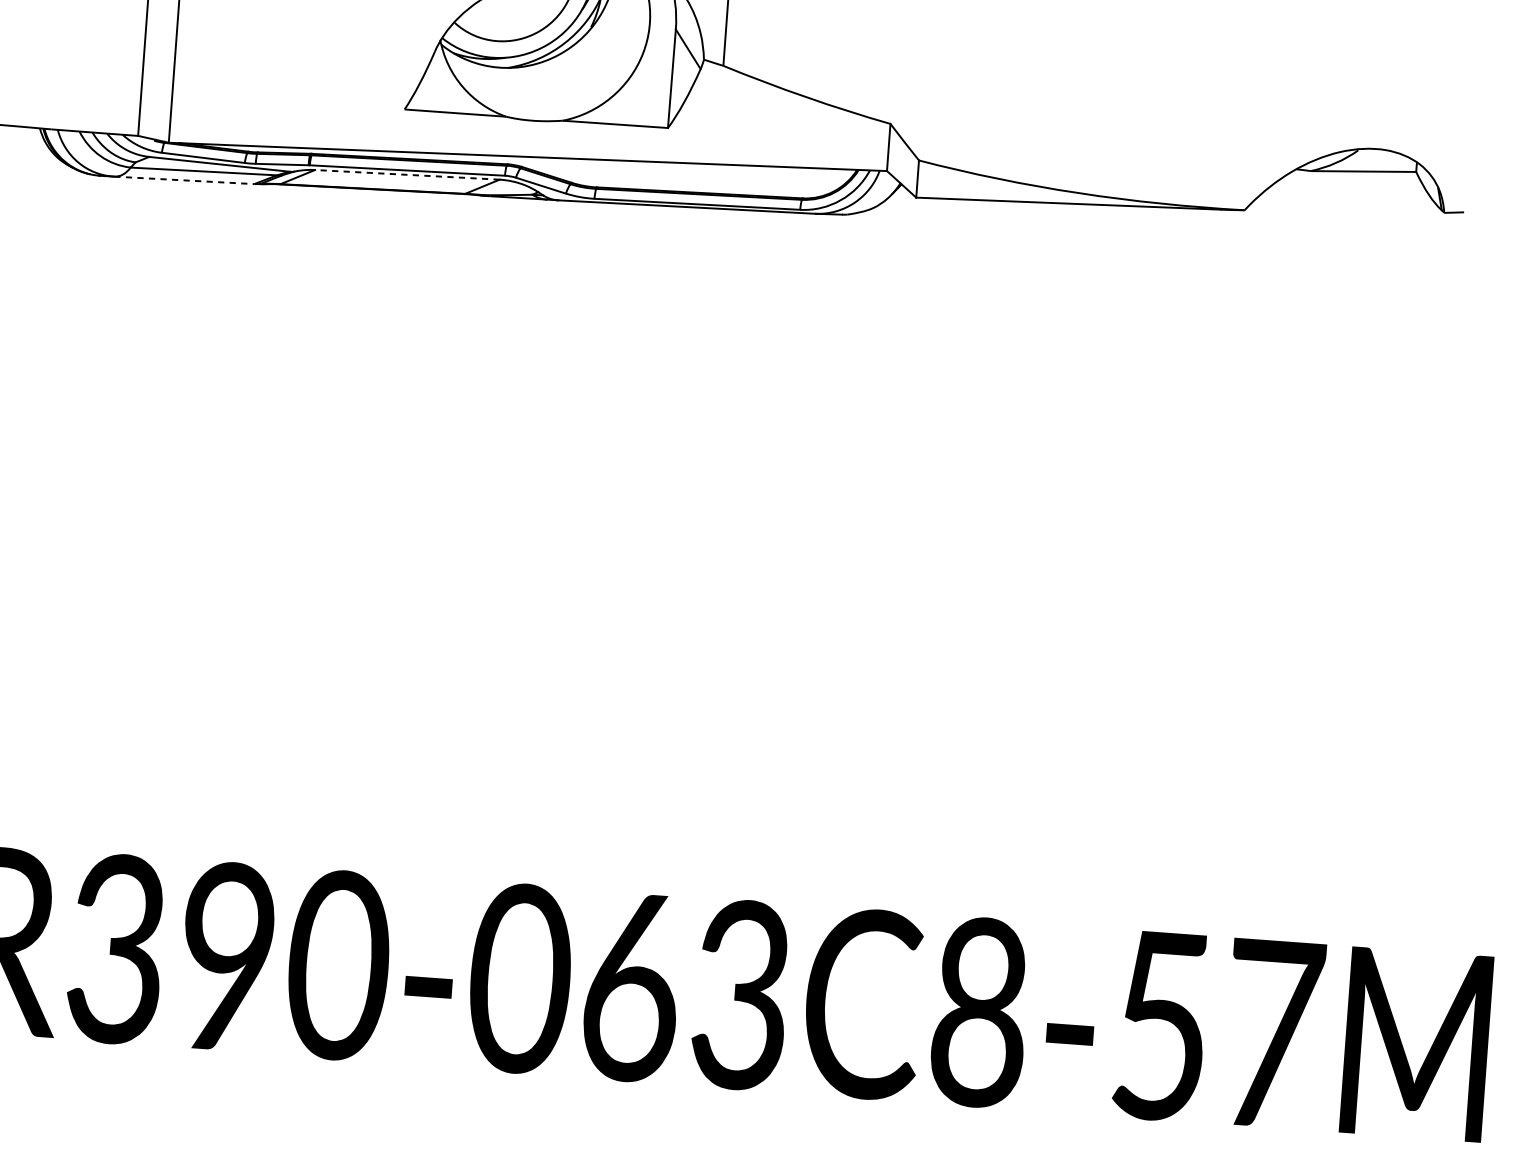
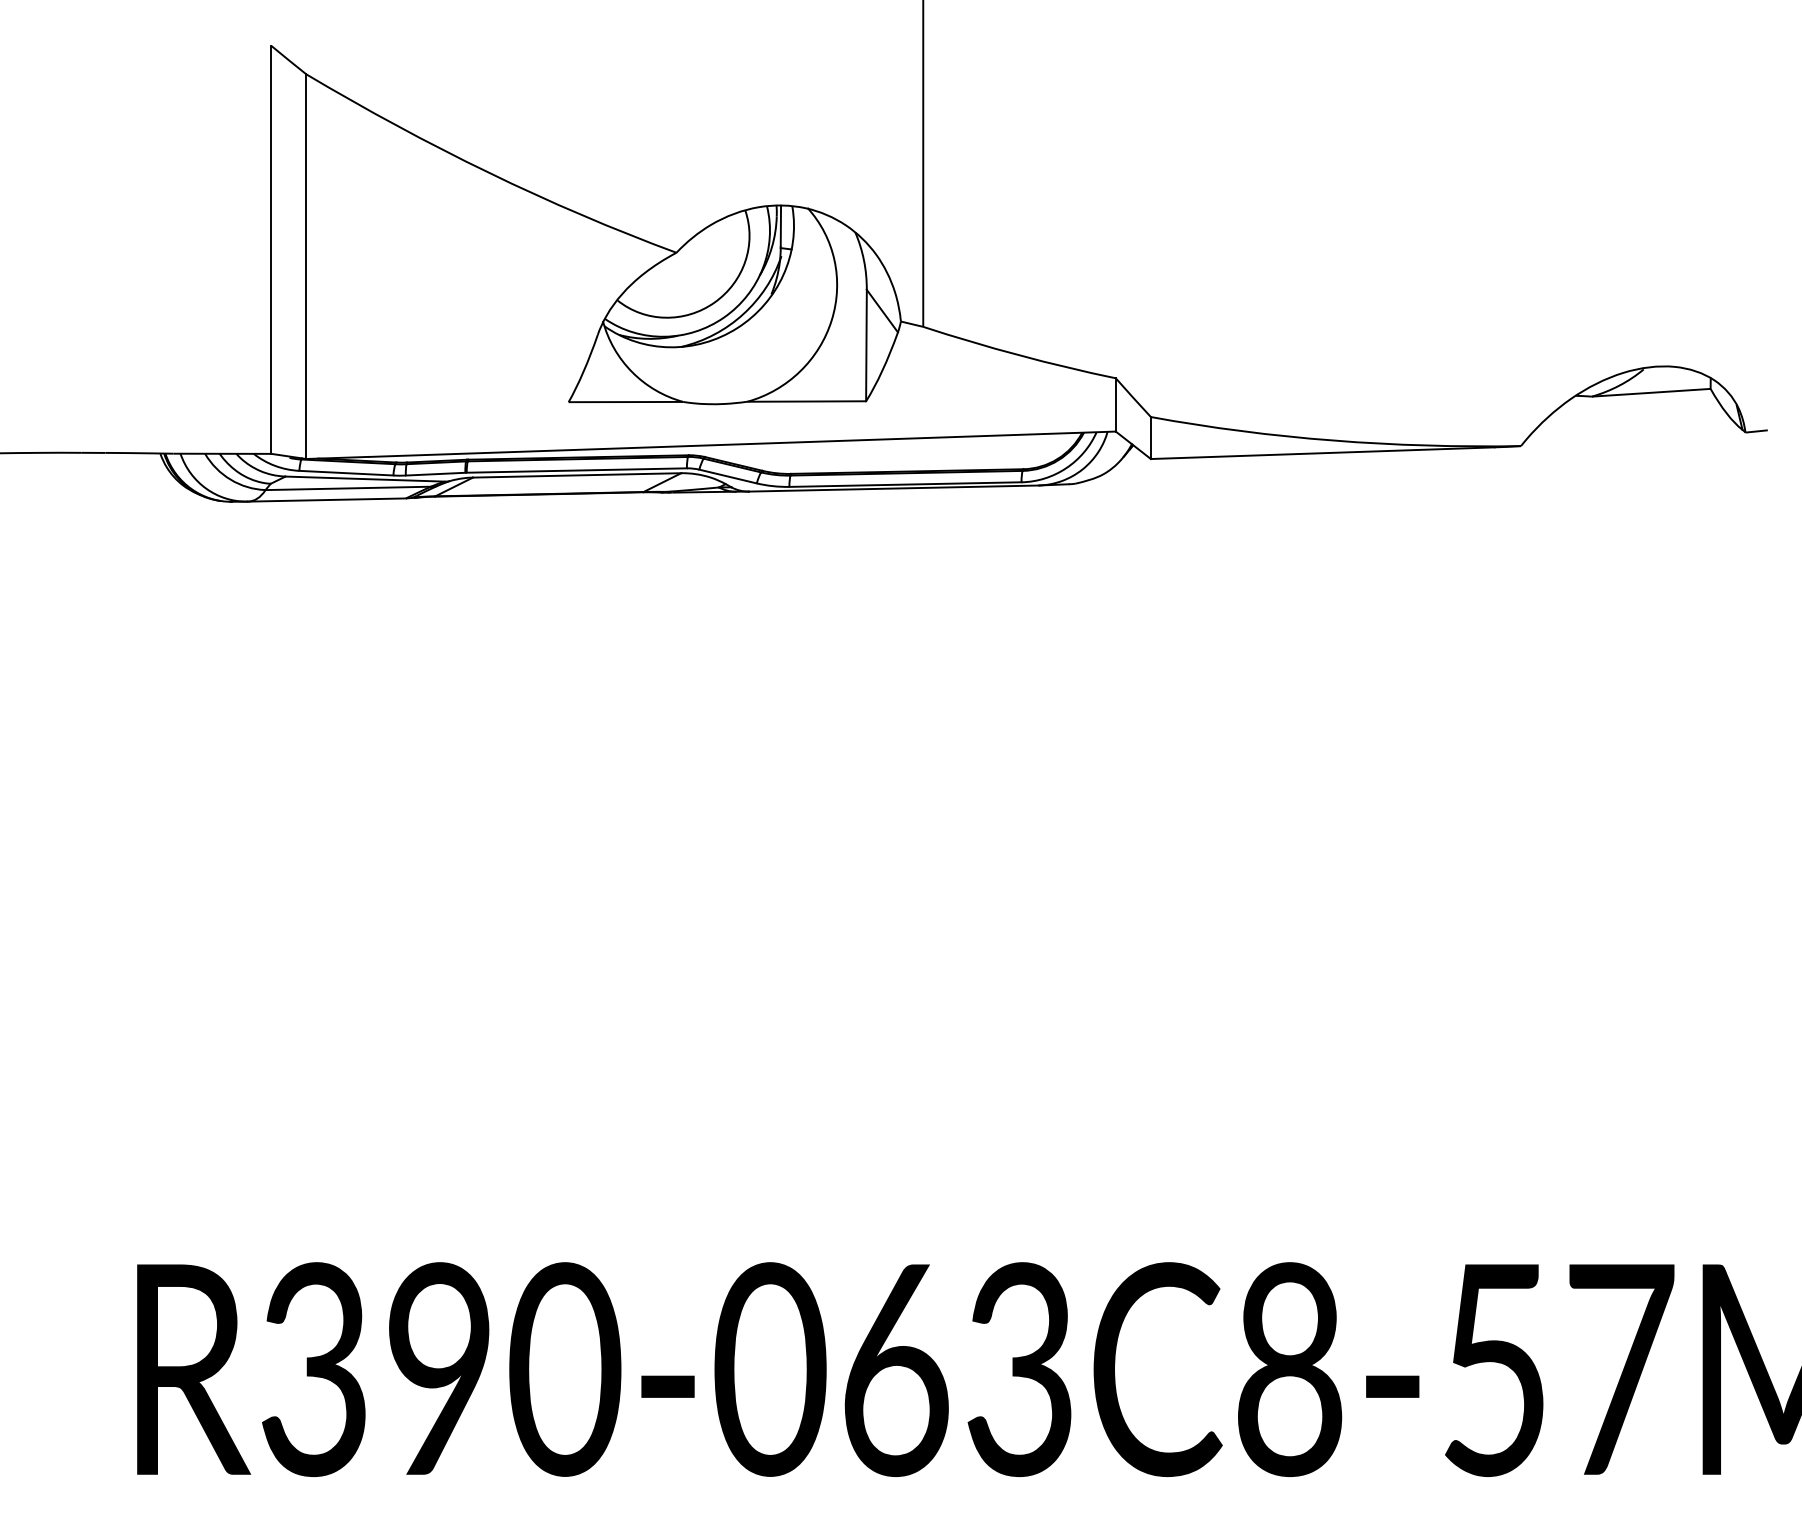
line: (406, 174) -> (576, 475), dashed -> solid
line: (184, 180) -> (327, 500), dashed -> solid

